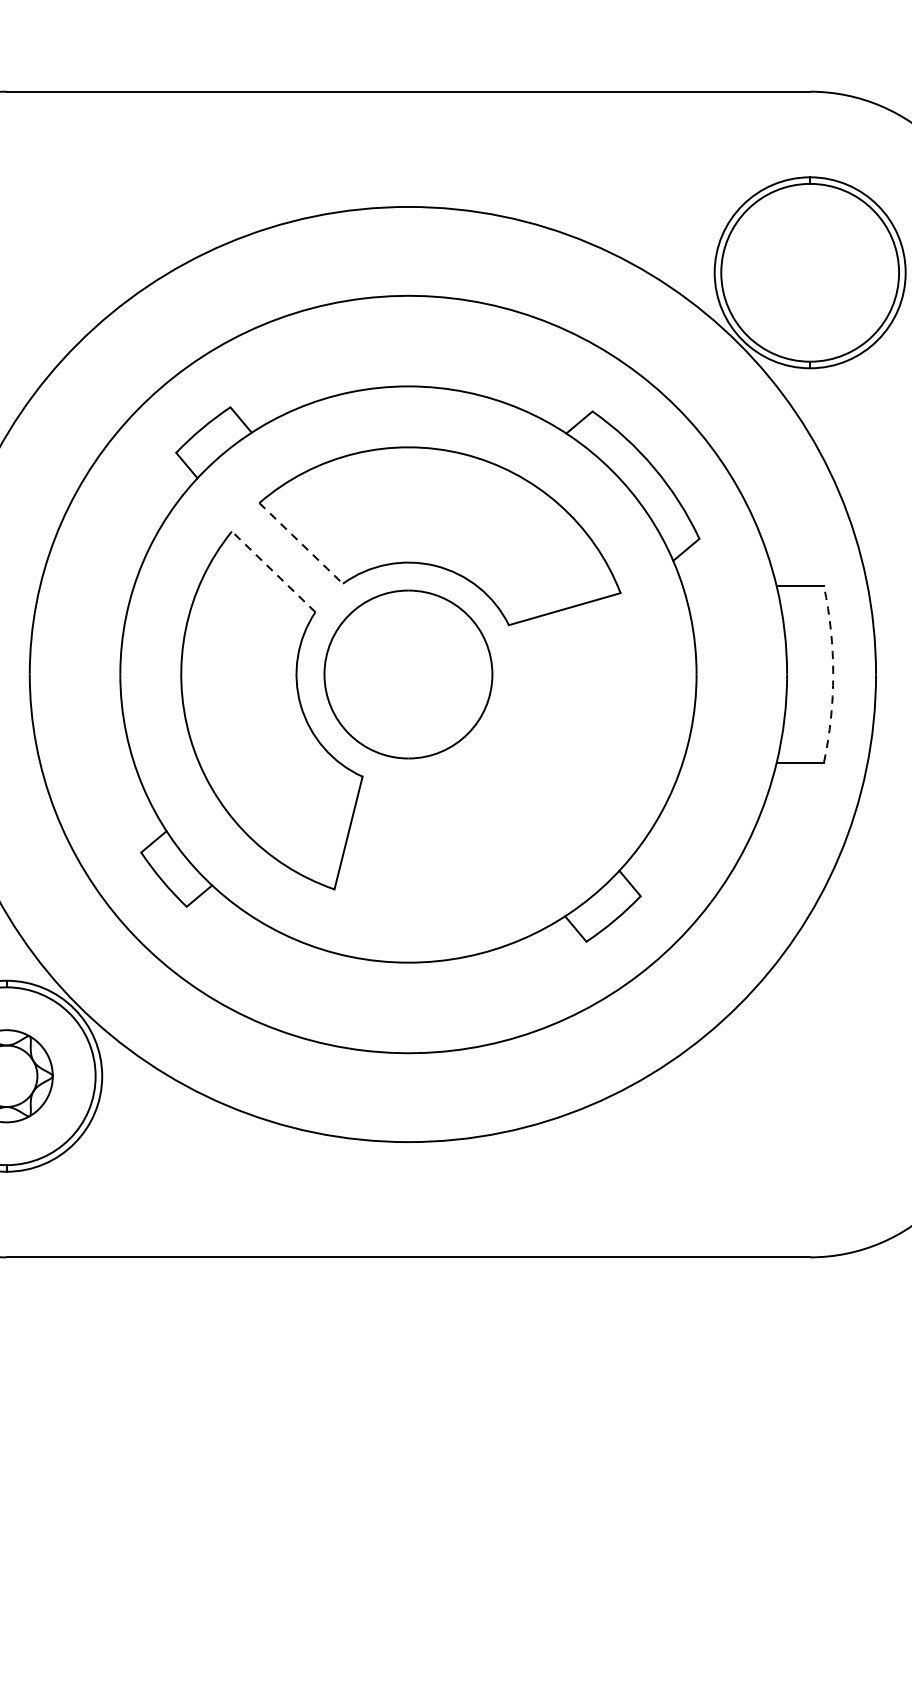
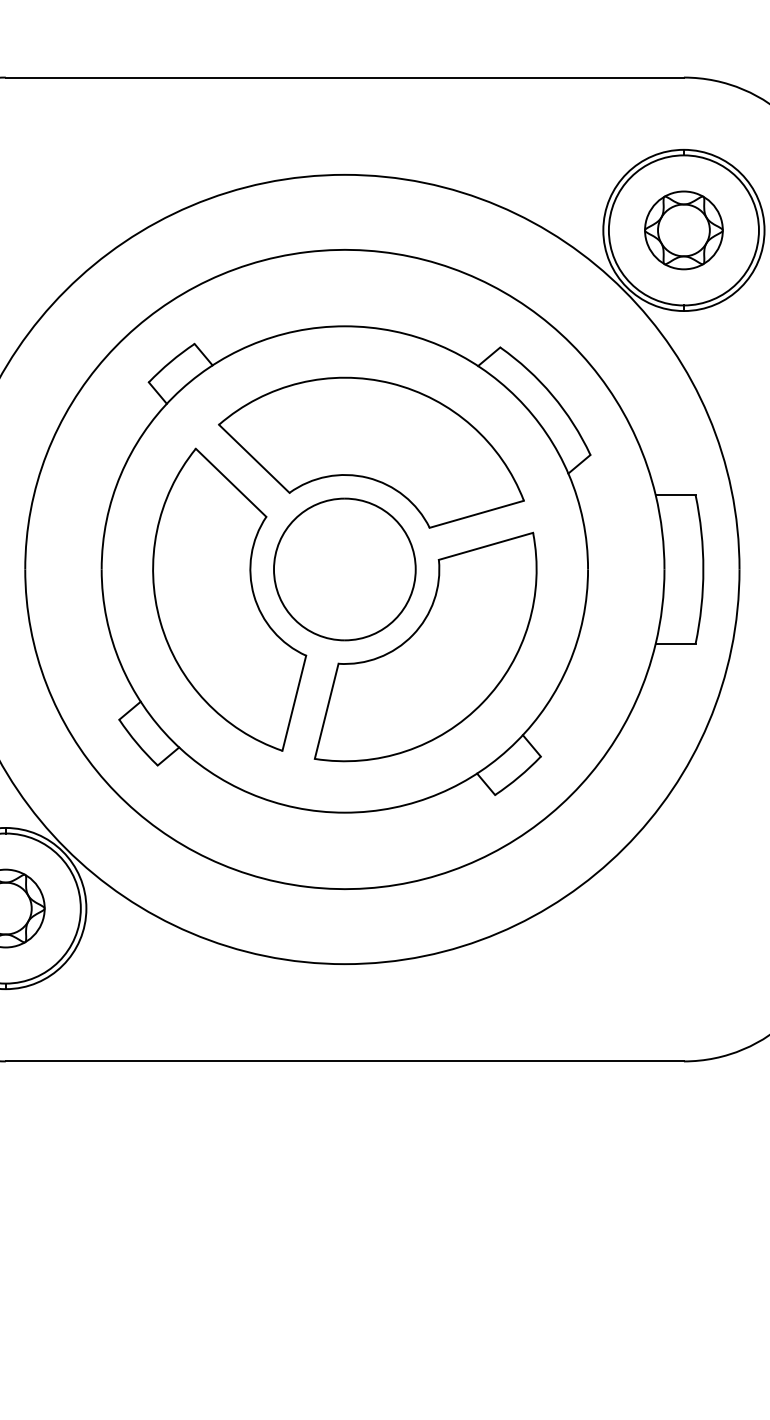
part: (809, 272) -> (683, 230), added
line: (301, 544) -> (254, 459), dashed -> solid
line: (272, 571) -> (230, 482), dashed -> solid
arc: (833, 674) -> (703, 569), dashed -> solid
part: (503, 765) -> (425, 646), added

